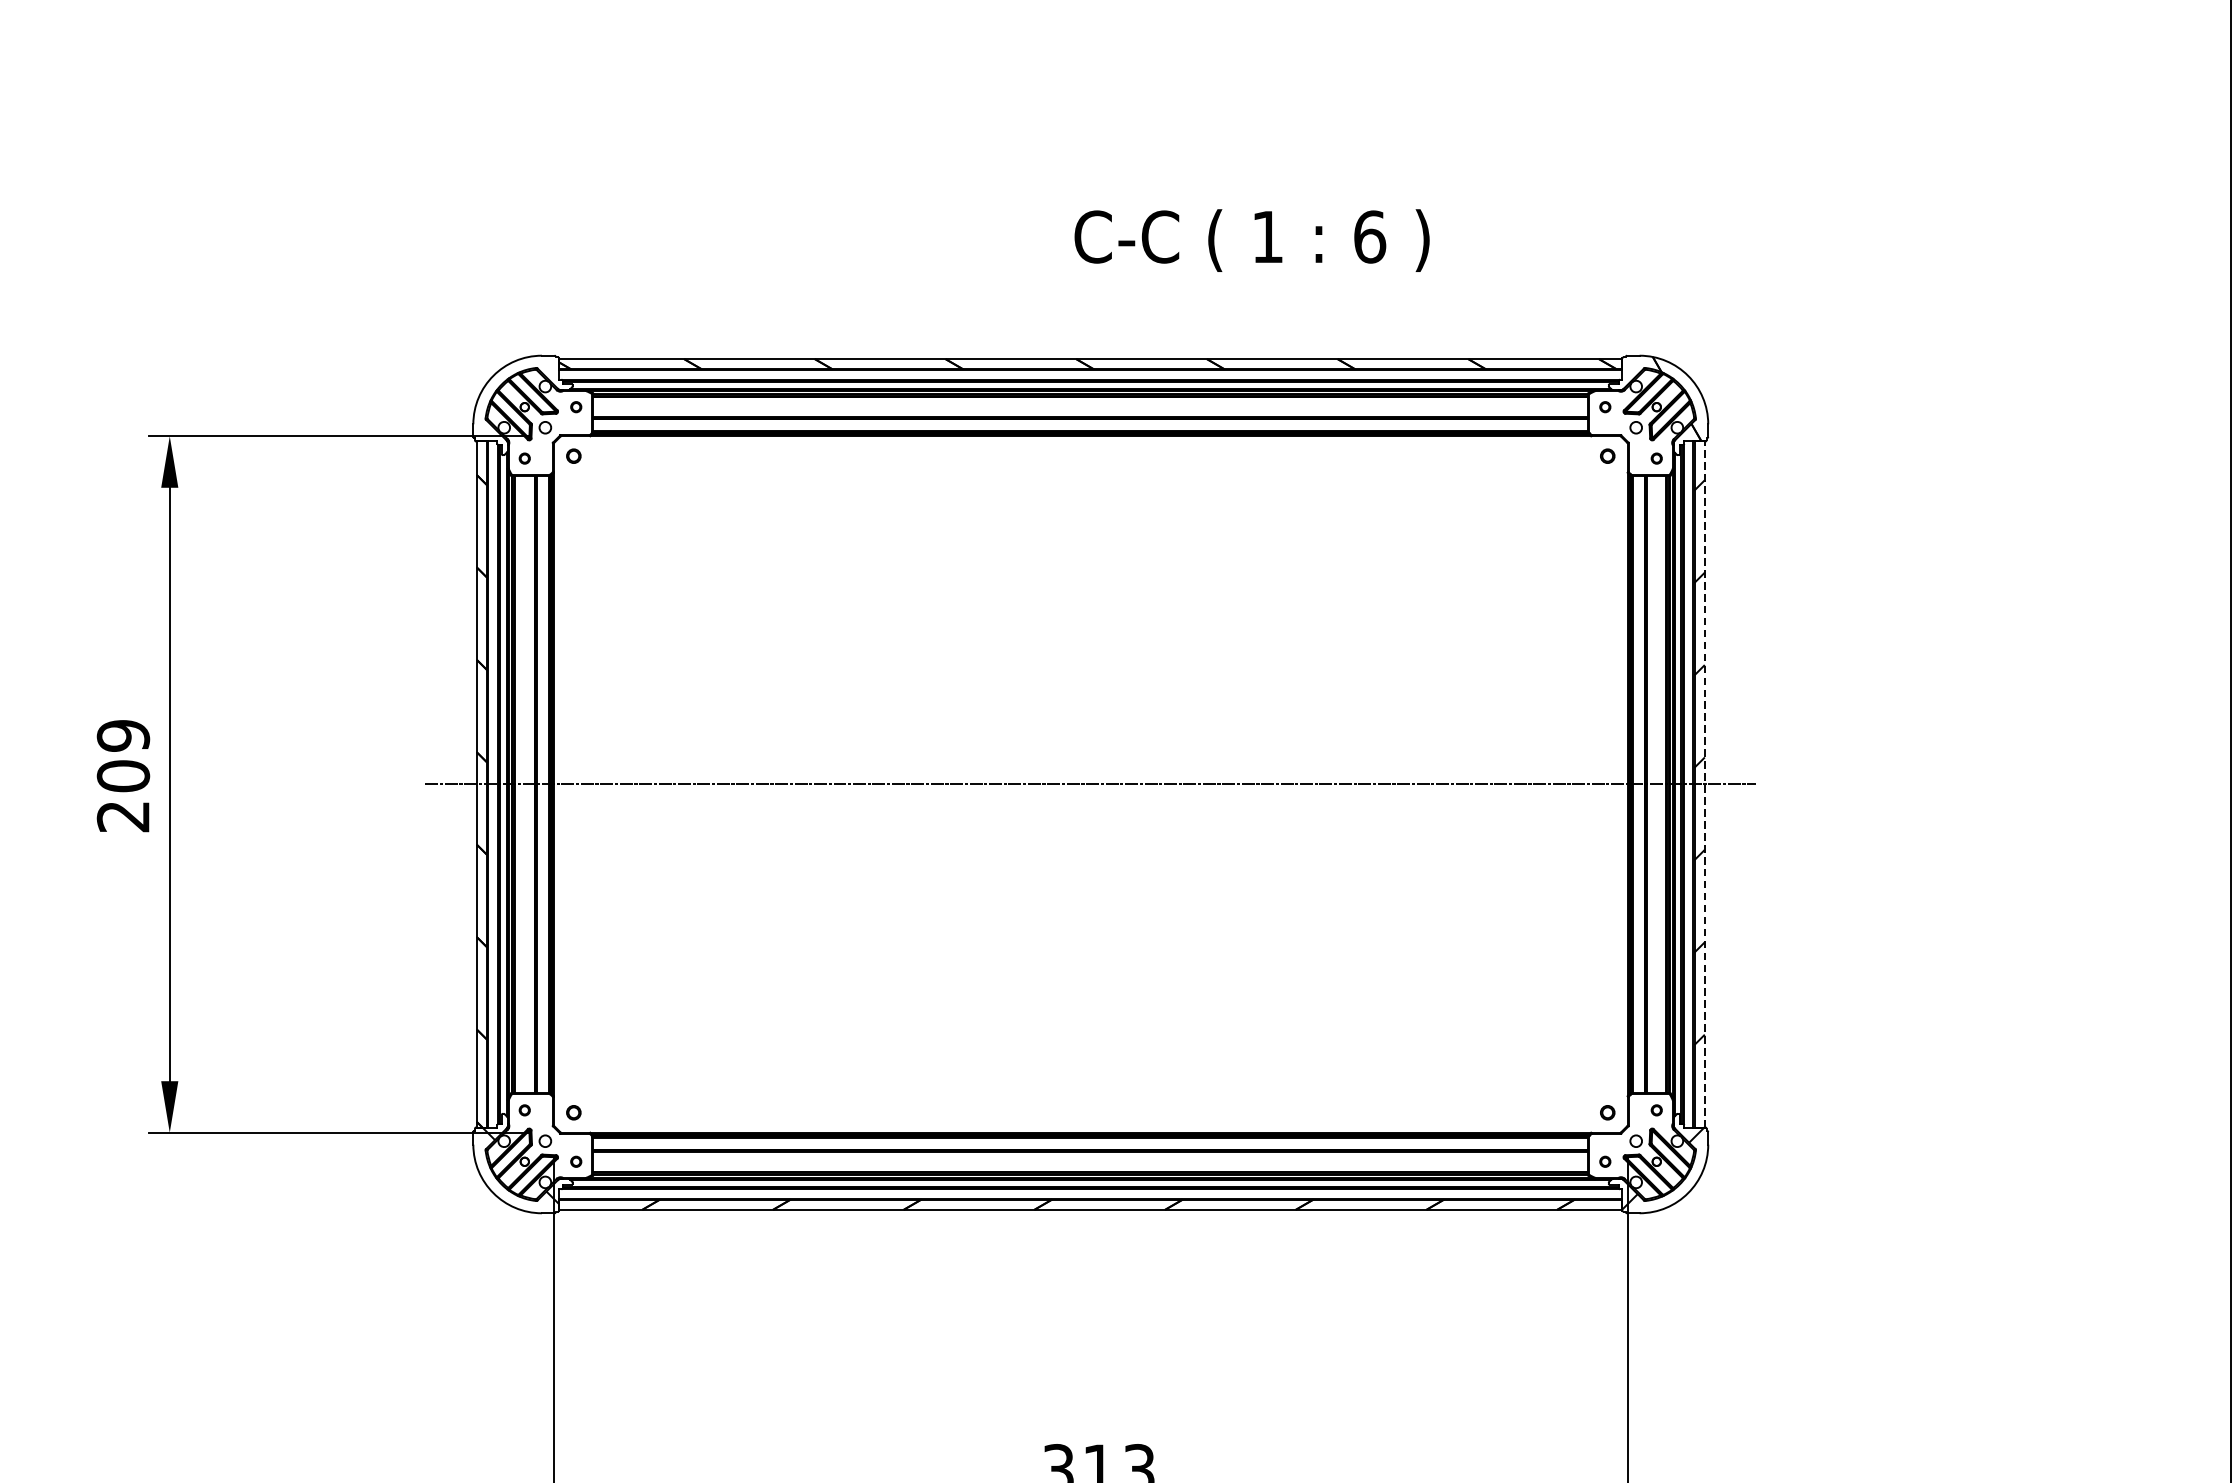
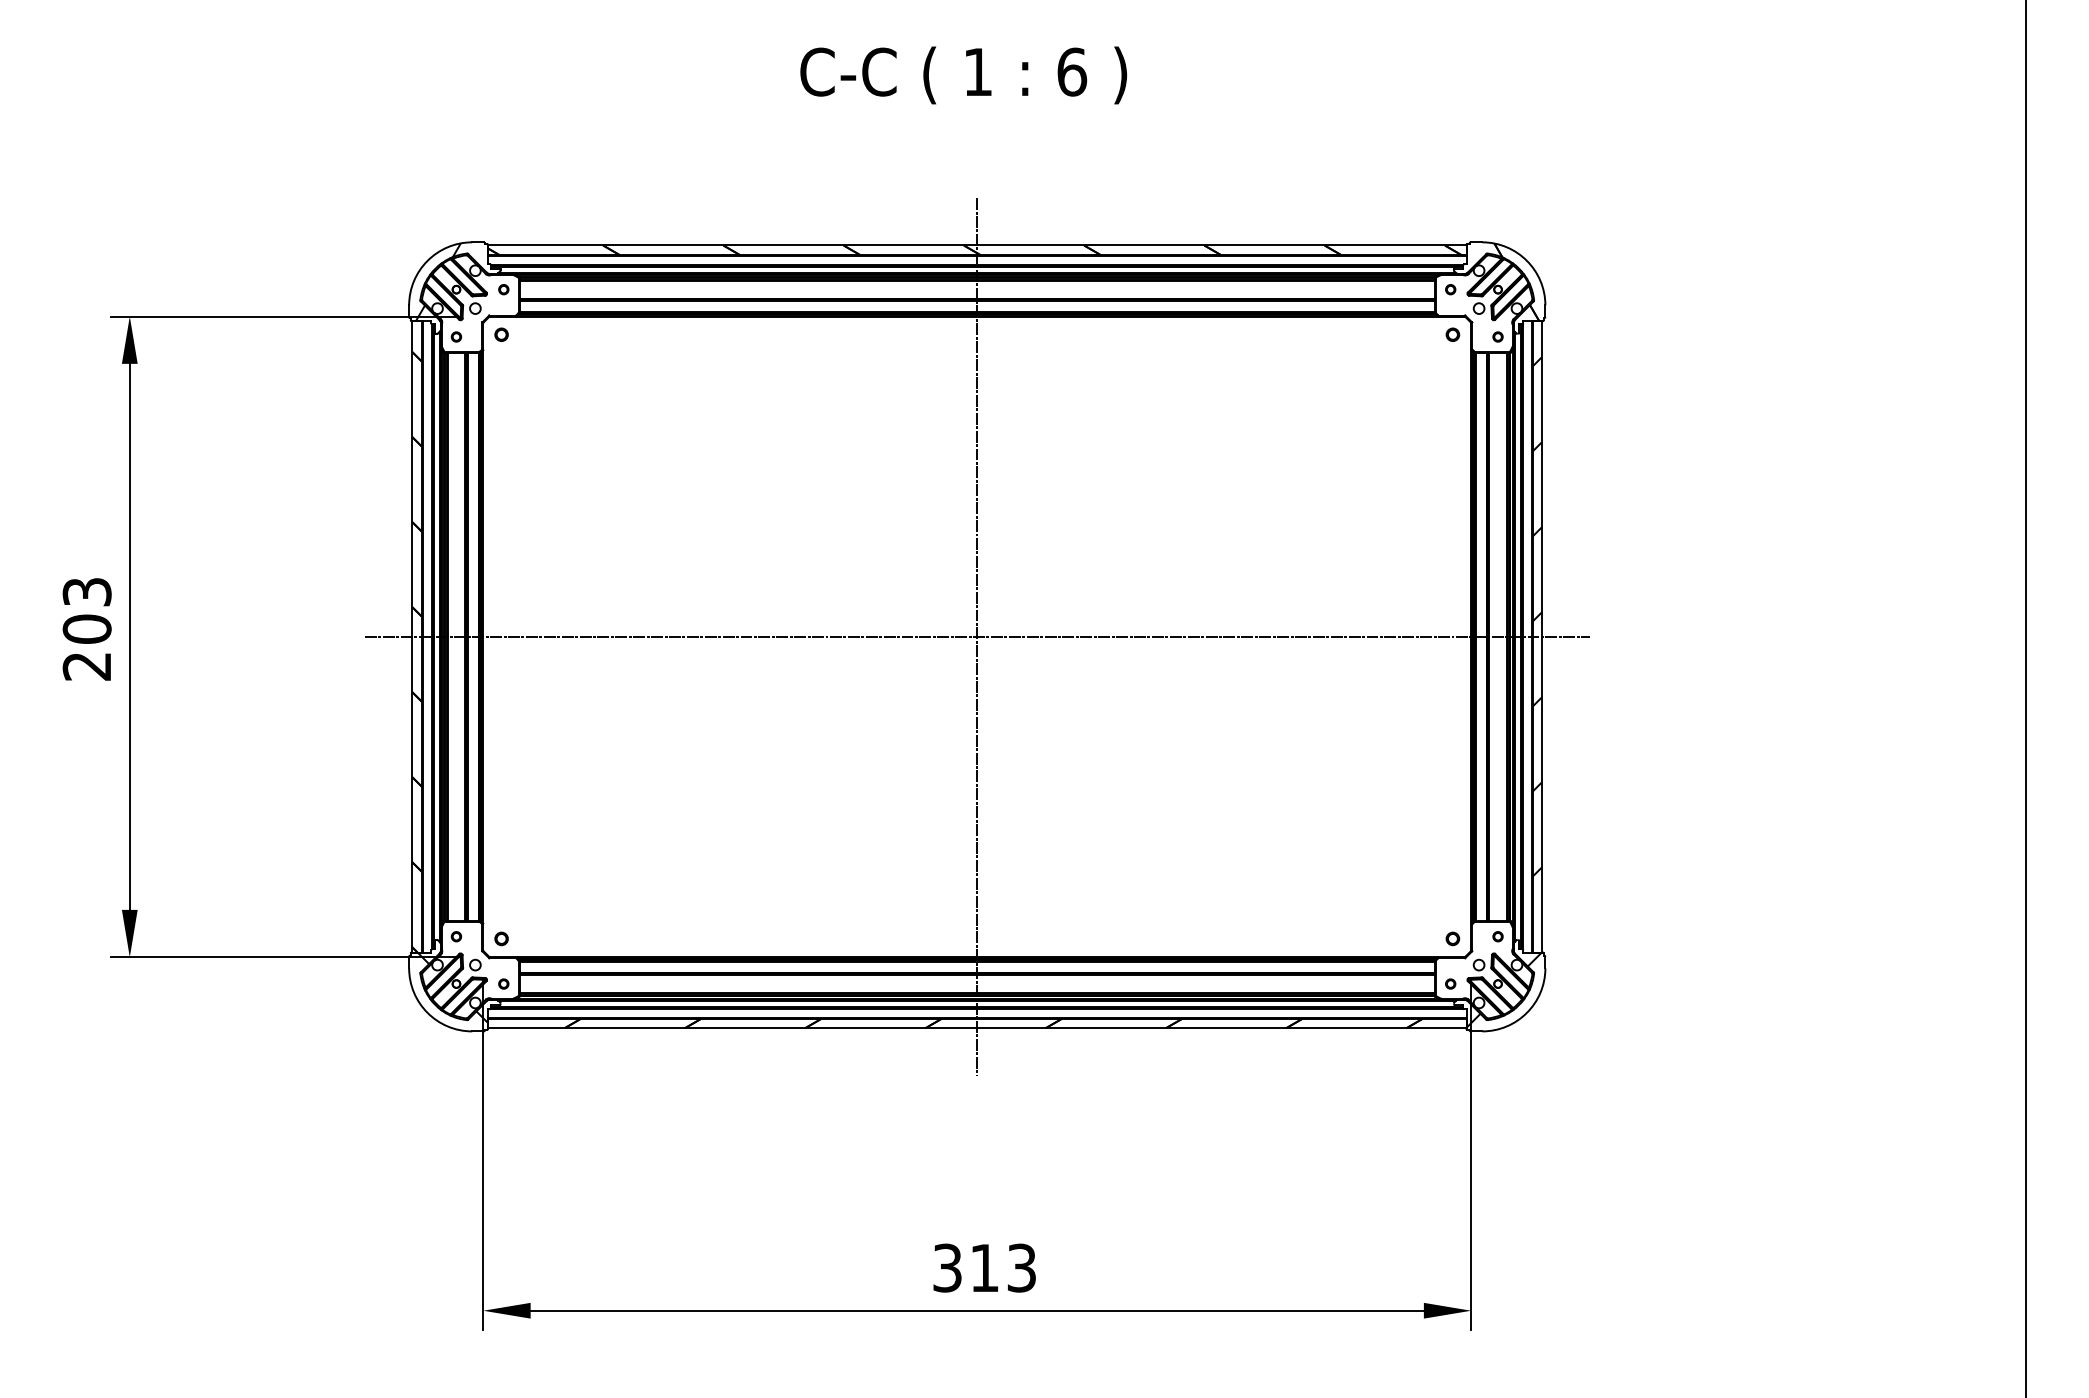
text: (1251, 240) -> (963, 75), moved
hatch: (504, 399) -> (437, 282), added
text: (122, 735) -> (86, 591), 209 -> 203
line: (1091, 784) -> (977, 636), added
line: (1705, 784) -> (1542, 636), dashed -> solid

